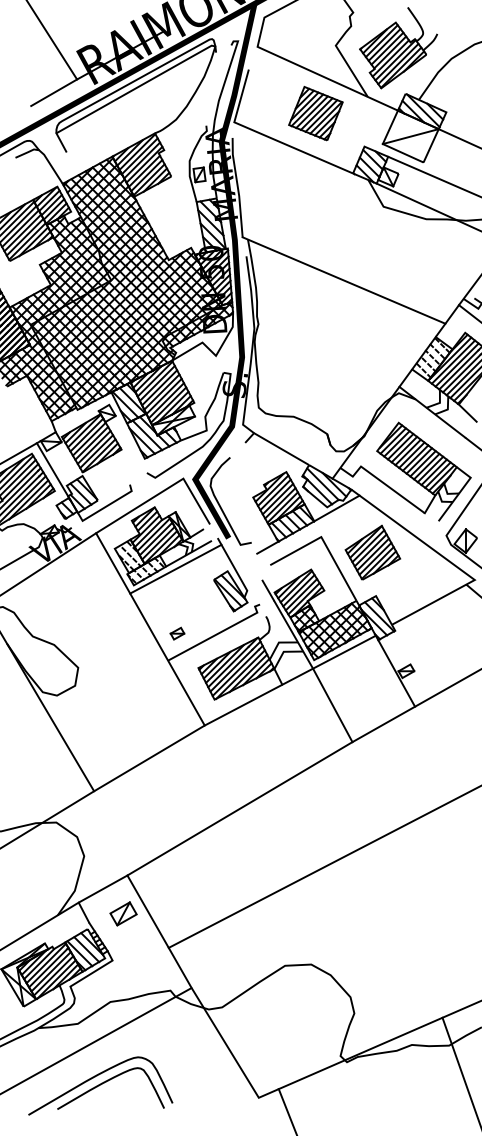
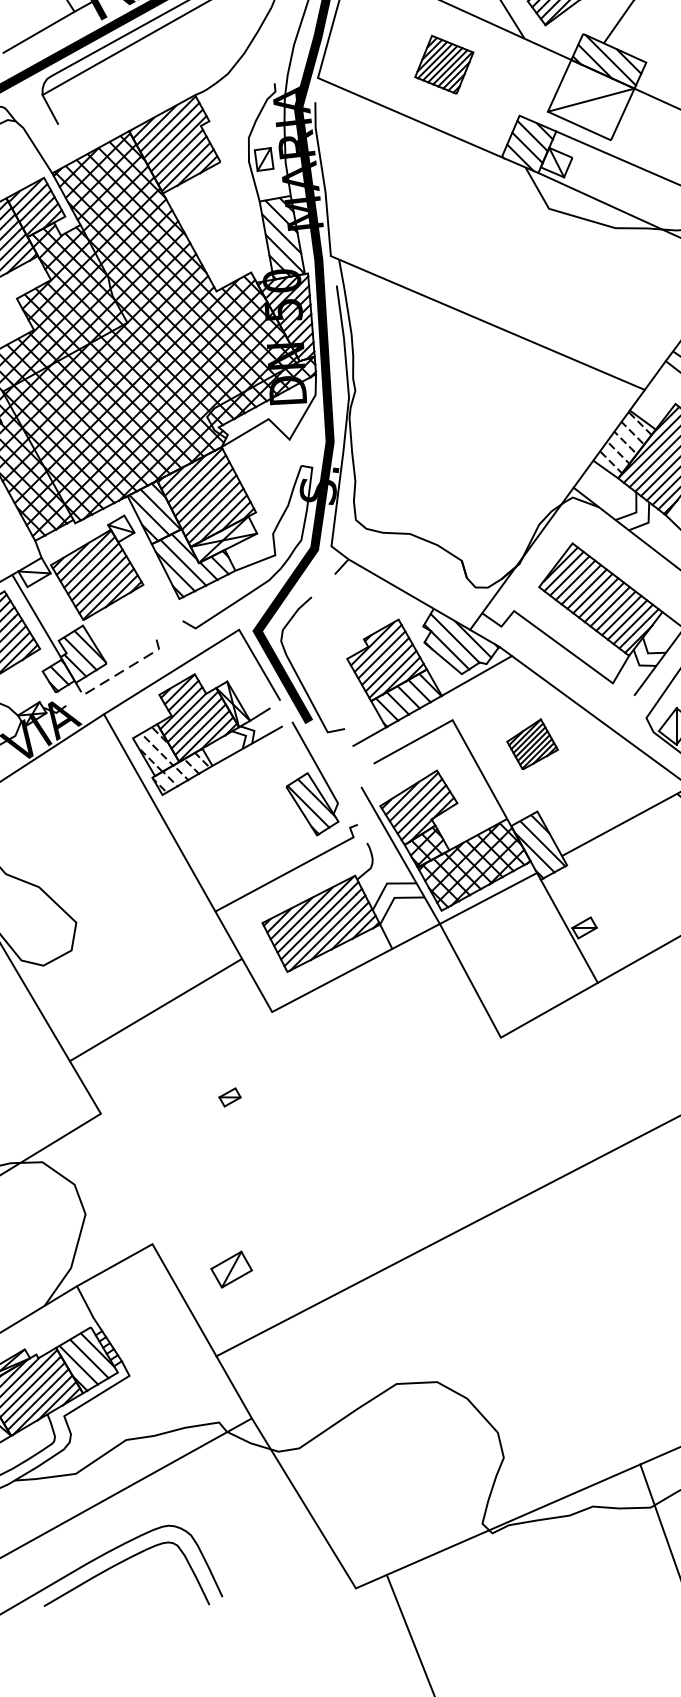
part: (315, 113) -> (443, 64), size x0.7
line: (106, 506) -> (120, 672), solid -> dashed
part: (372, 552) -> (531, 744), size x0.6
line: (175, 568) -> (226, 768), removed
part: (177, 633) -> (229, 1097), moved
line: (149, 758) -> (155, 1010), moved
line: (239, 808) -> (325, 1140), removed
part: (123, 913) -> (231, 1268), moved

